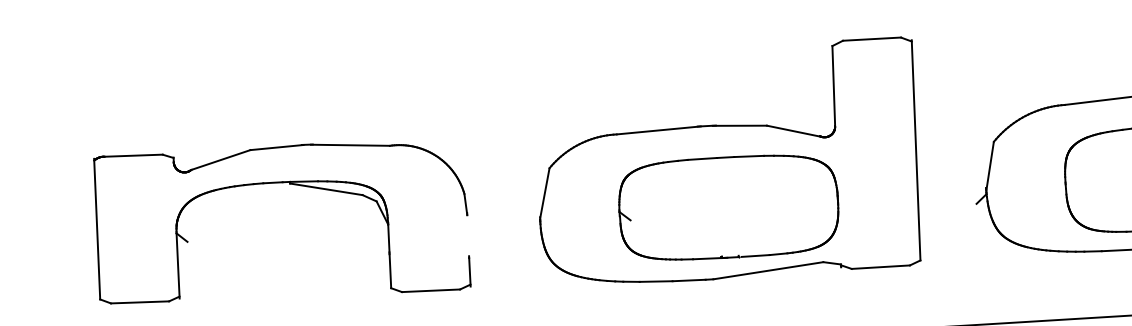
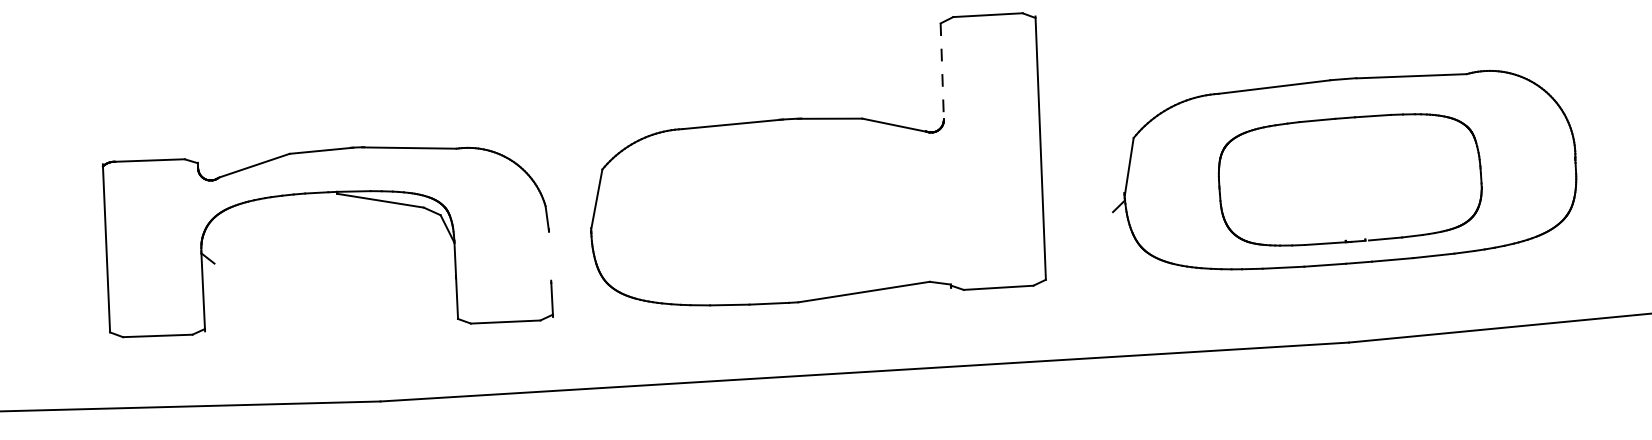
line: (833, 86) -> (942, 71), solid -> dashed
part: (292, 184) -> (339, 195), moved
part: (728, 207) -> (816, 216), removed

